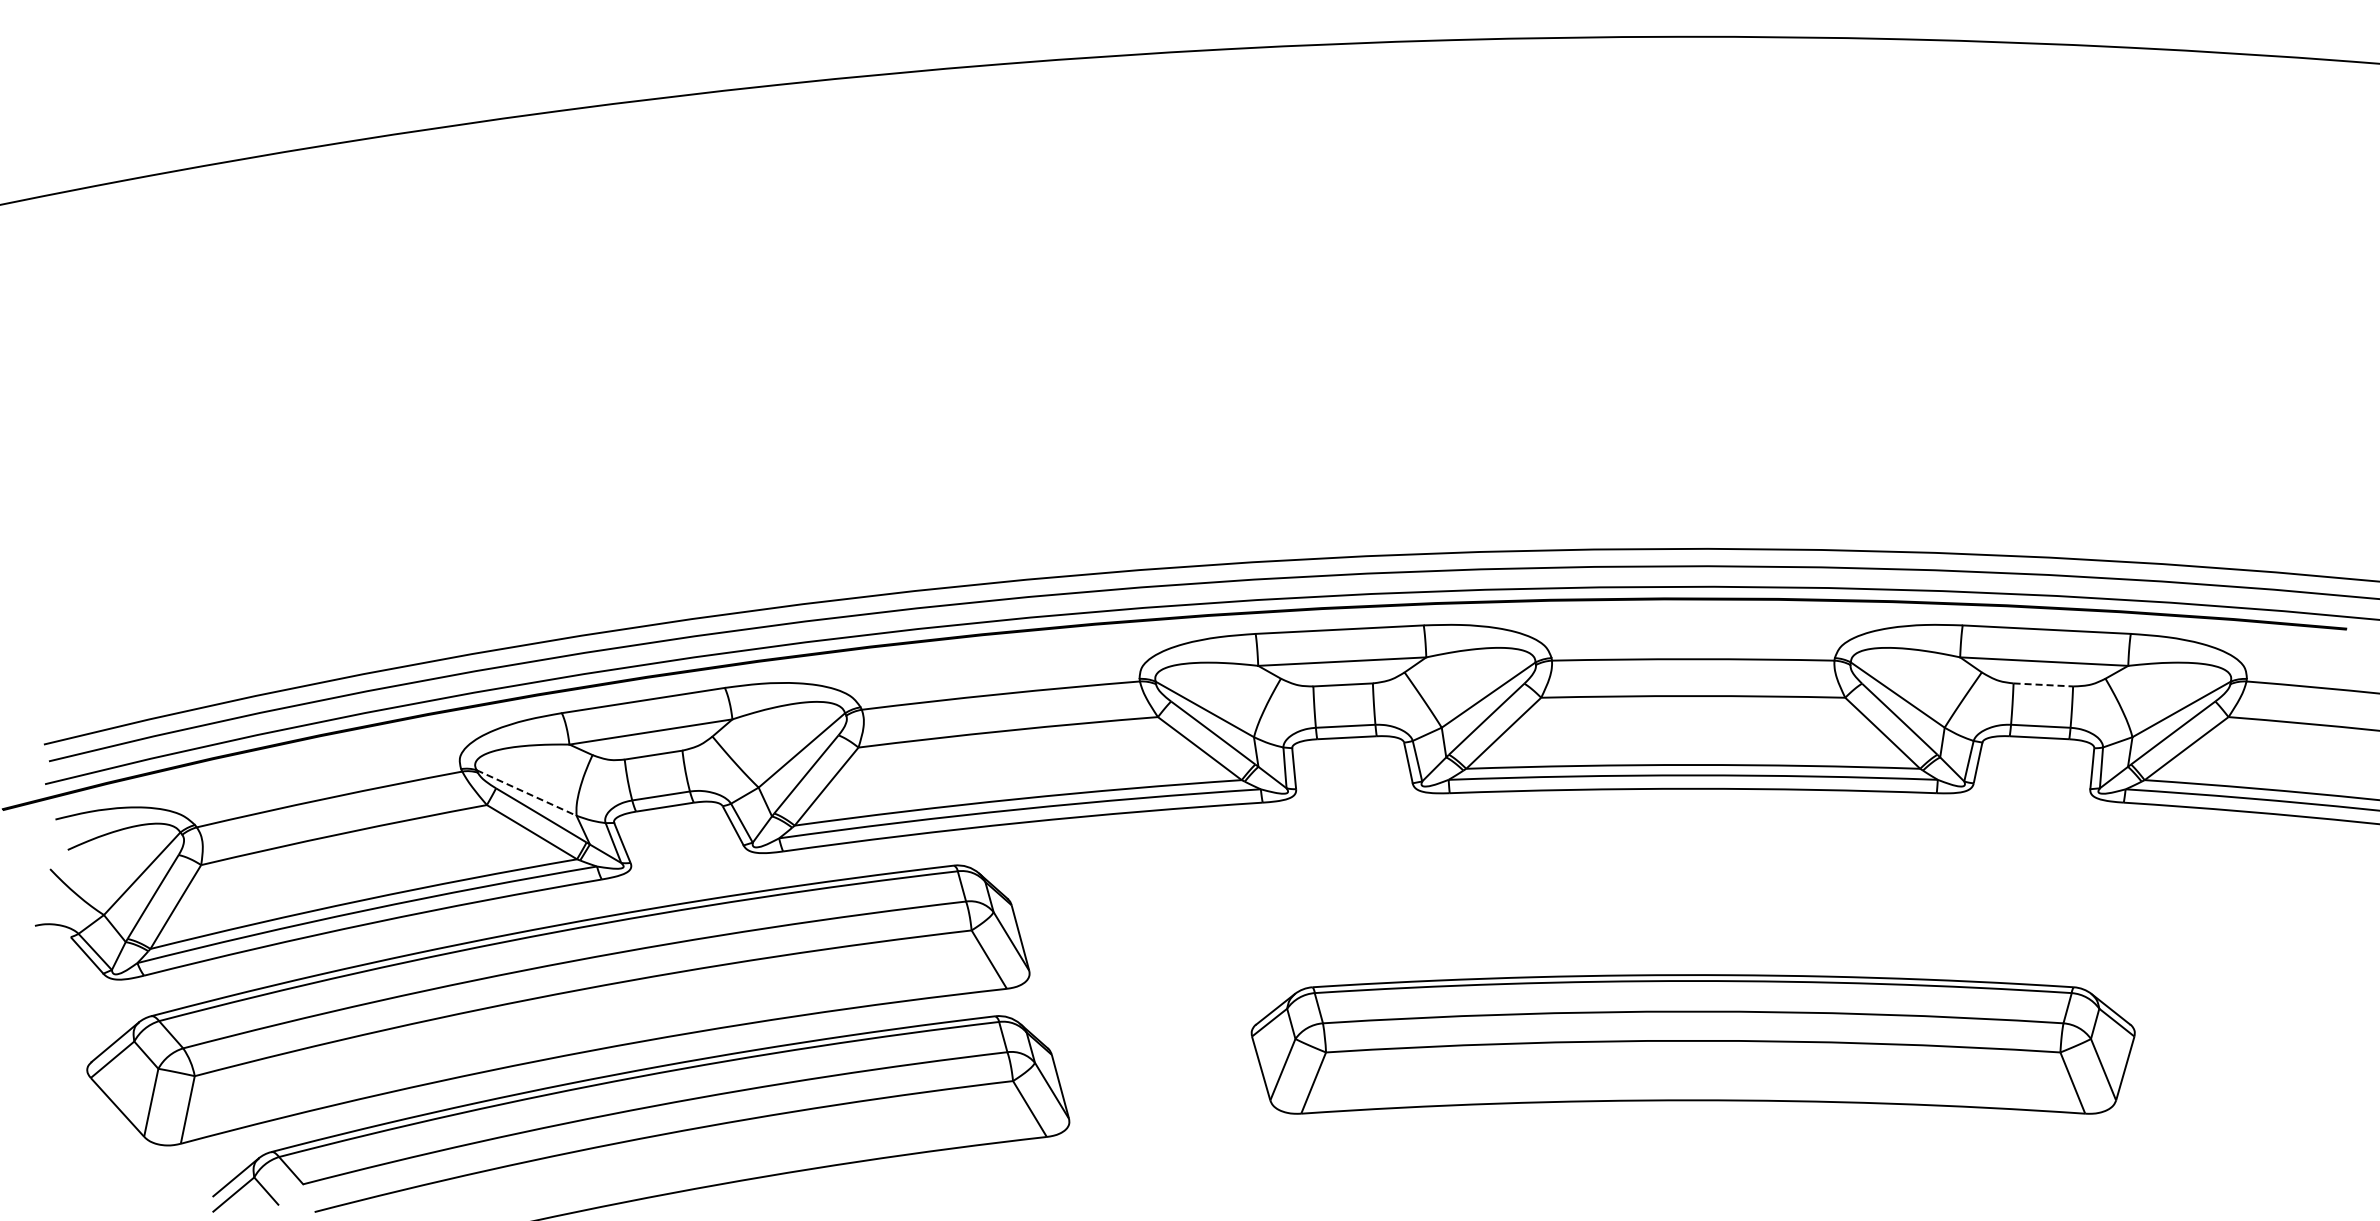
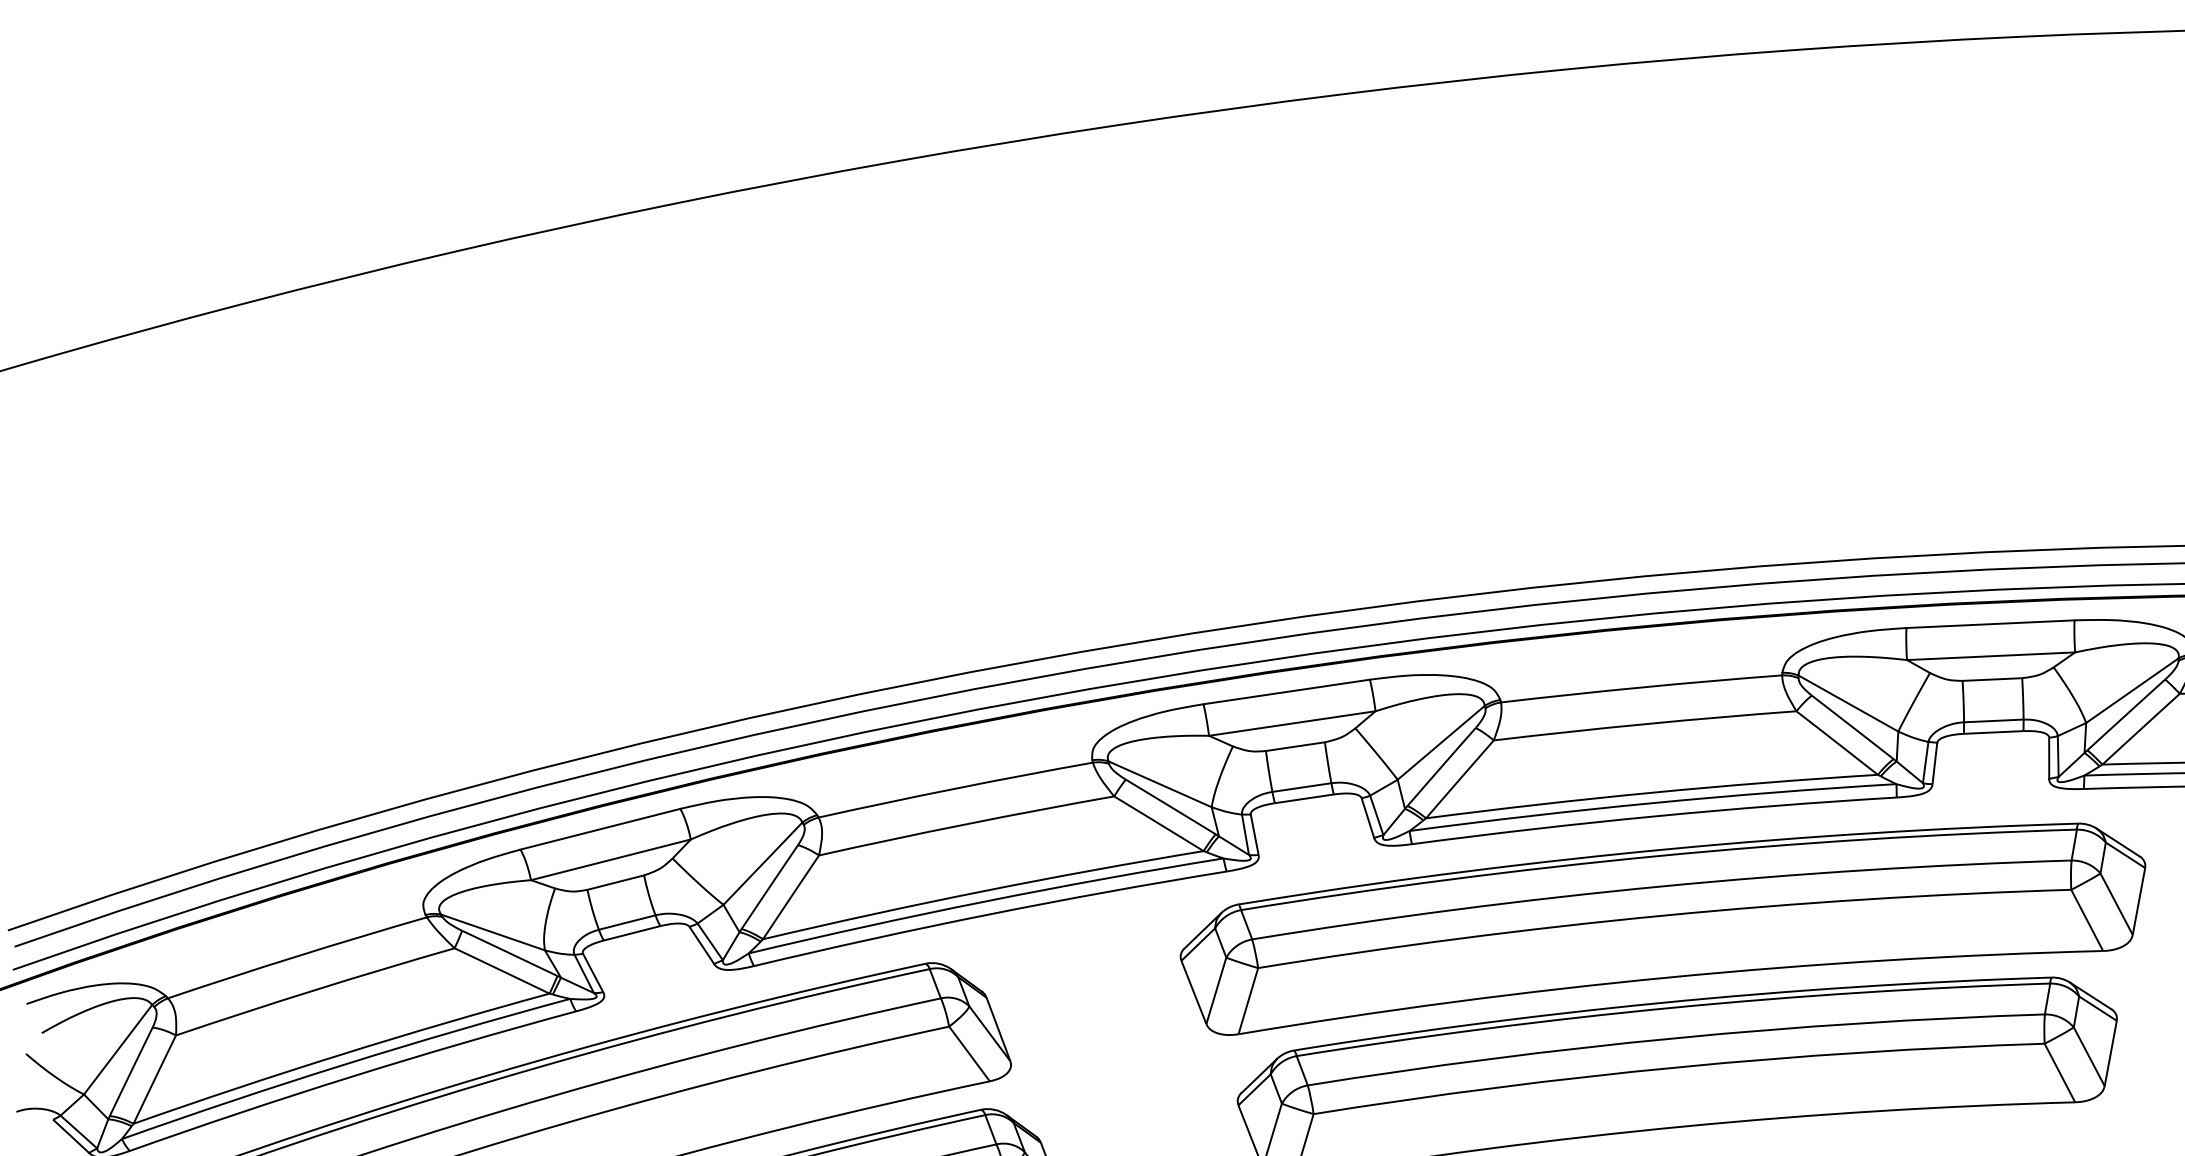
line: (2043, 684) -> (1992, 679), dashed -> solid
line: (526, 793) -> (492, 932), dashed -> solid
part: (1692, 893) -> (1663, 920), added

